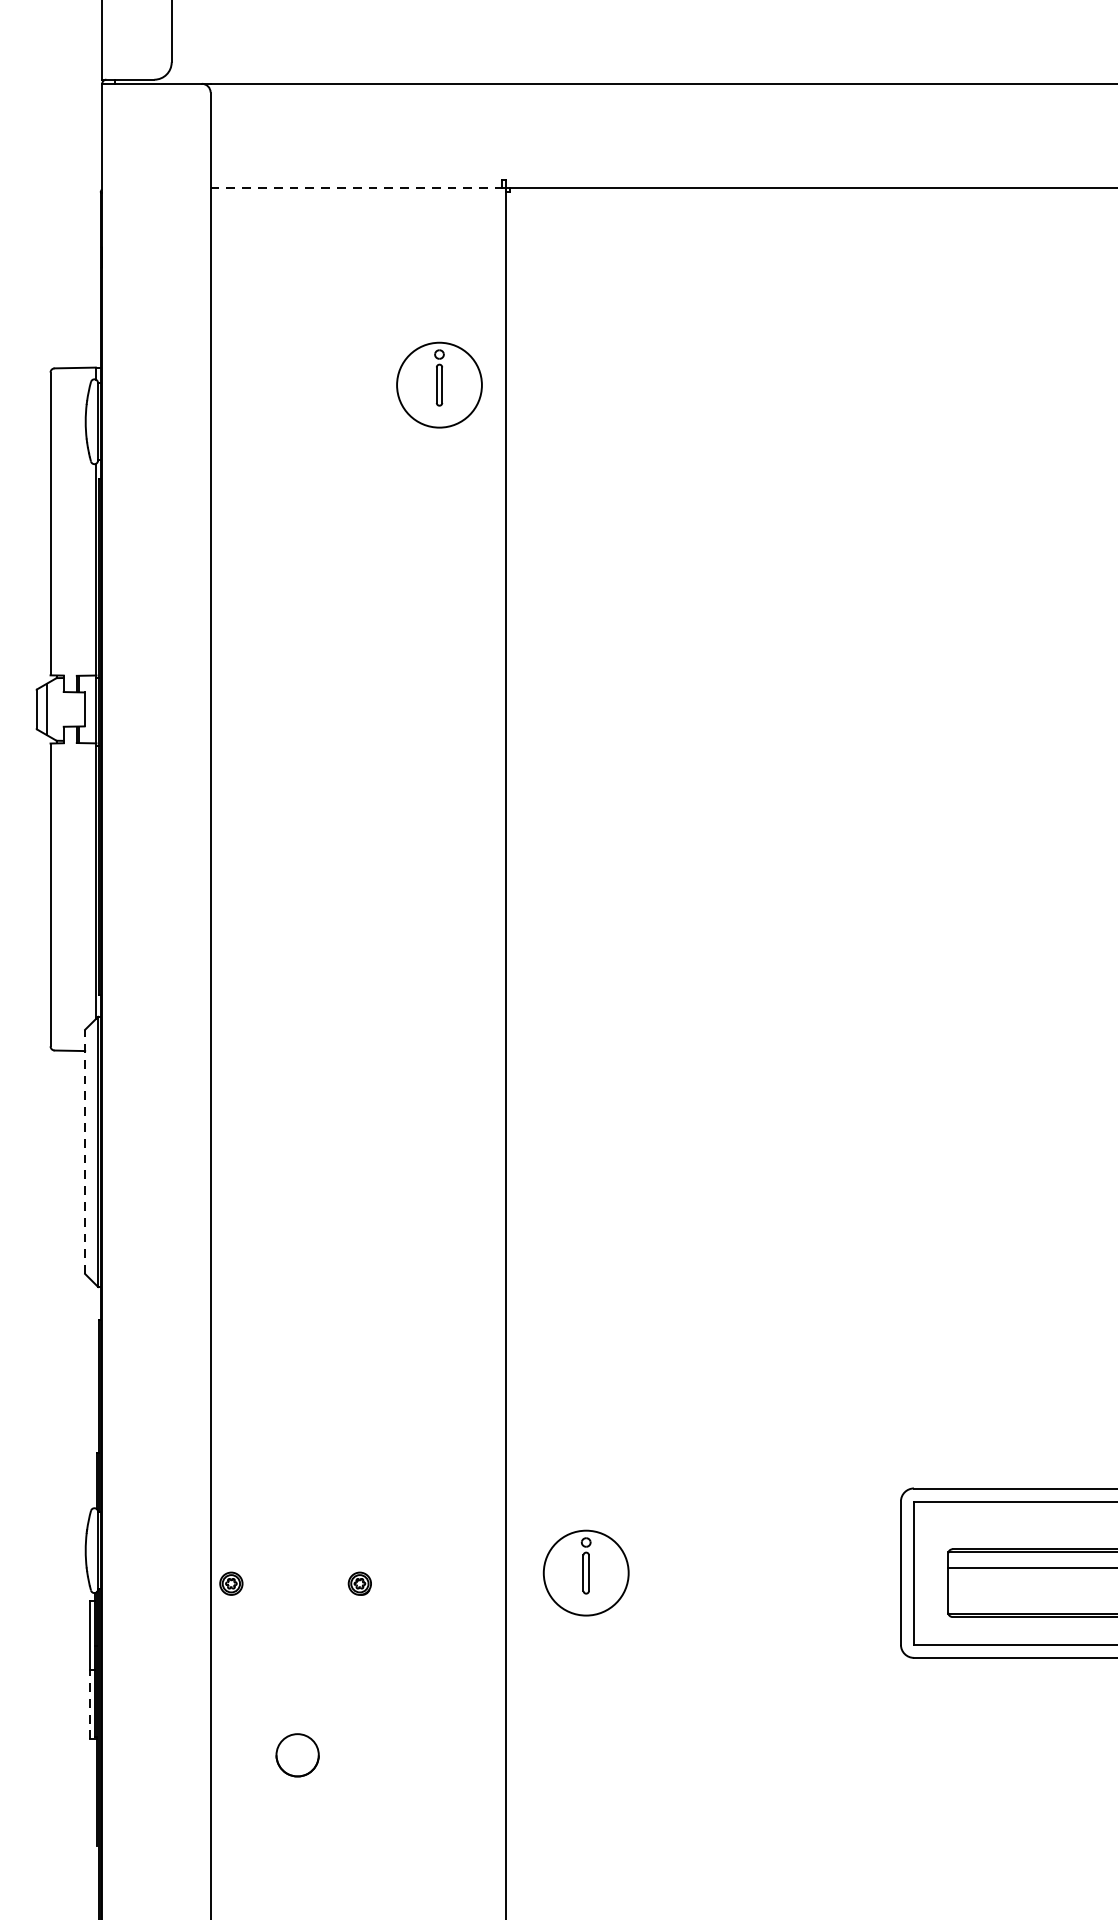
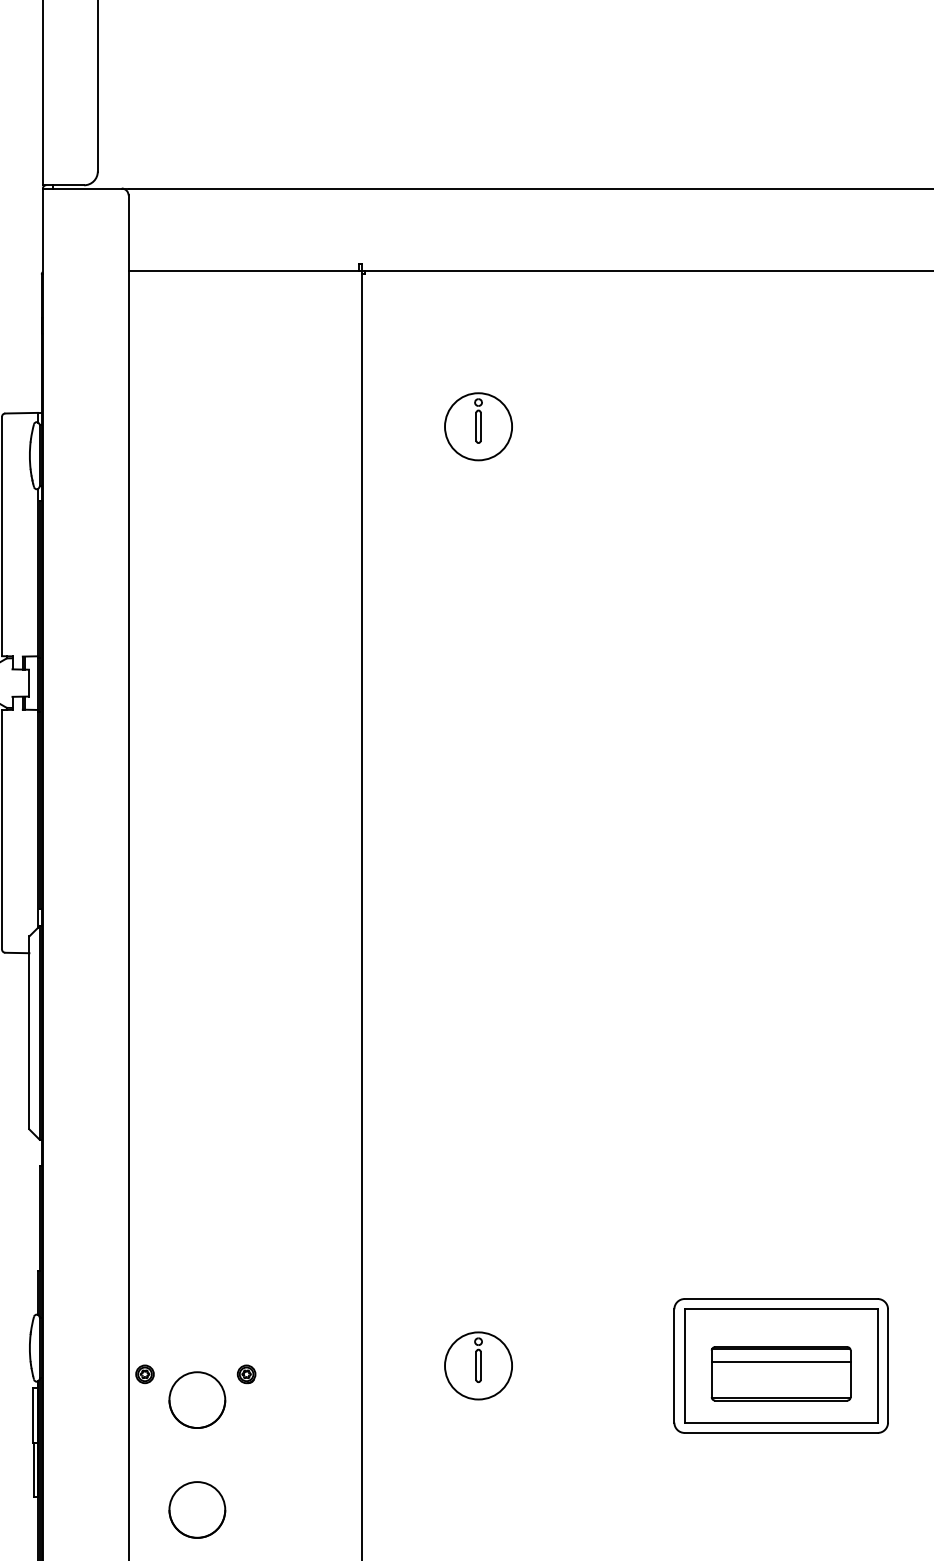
line: (357, 187) -> (244, 270), dashed -> solid
part: (439, 384) -> (478, 426), moved
line: (85, 1151) -> (29, 1032), dashed -> solid
part: (586, 1572) -> (478, 1365), moved
part: (297, 1615) -> (197, 1399), added
line: (90, 1704) -> (33, 1469), dashed -> solid
part: (297, 1754) -> (197, 1509), size x1.67

